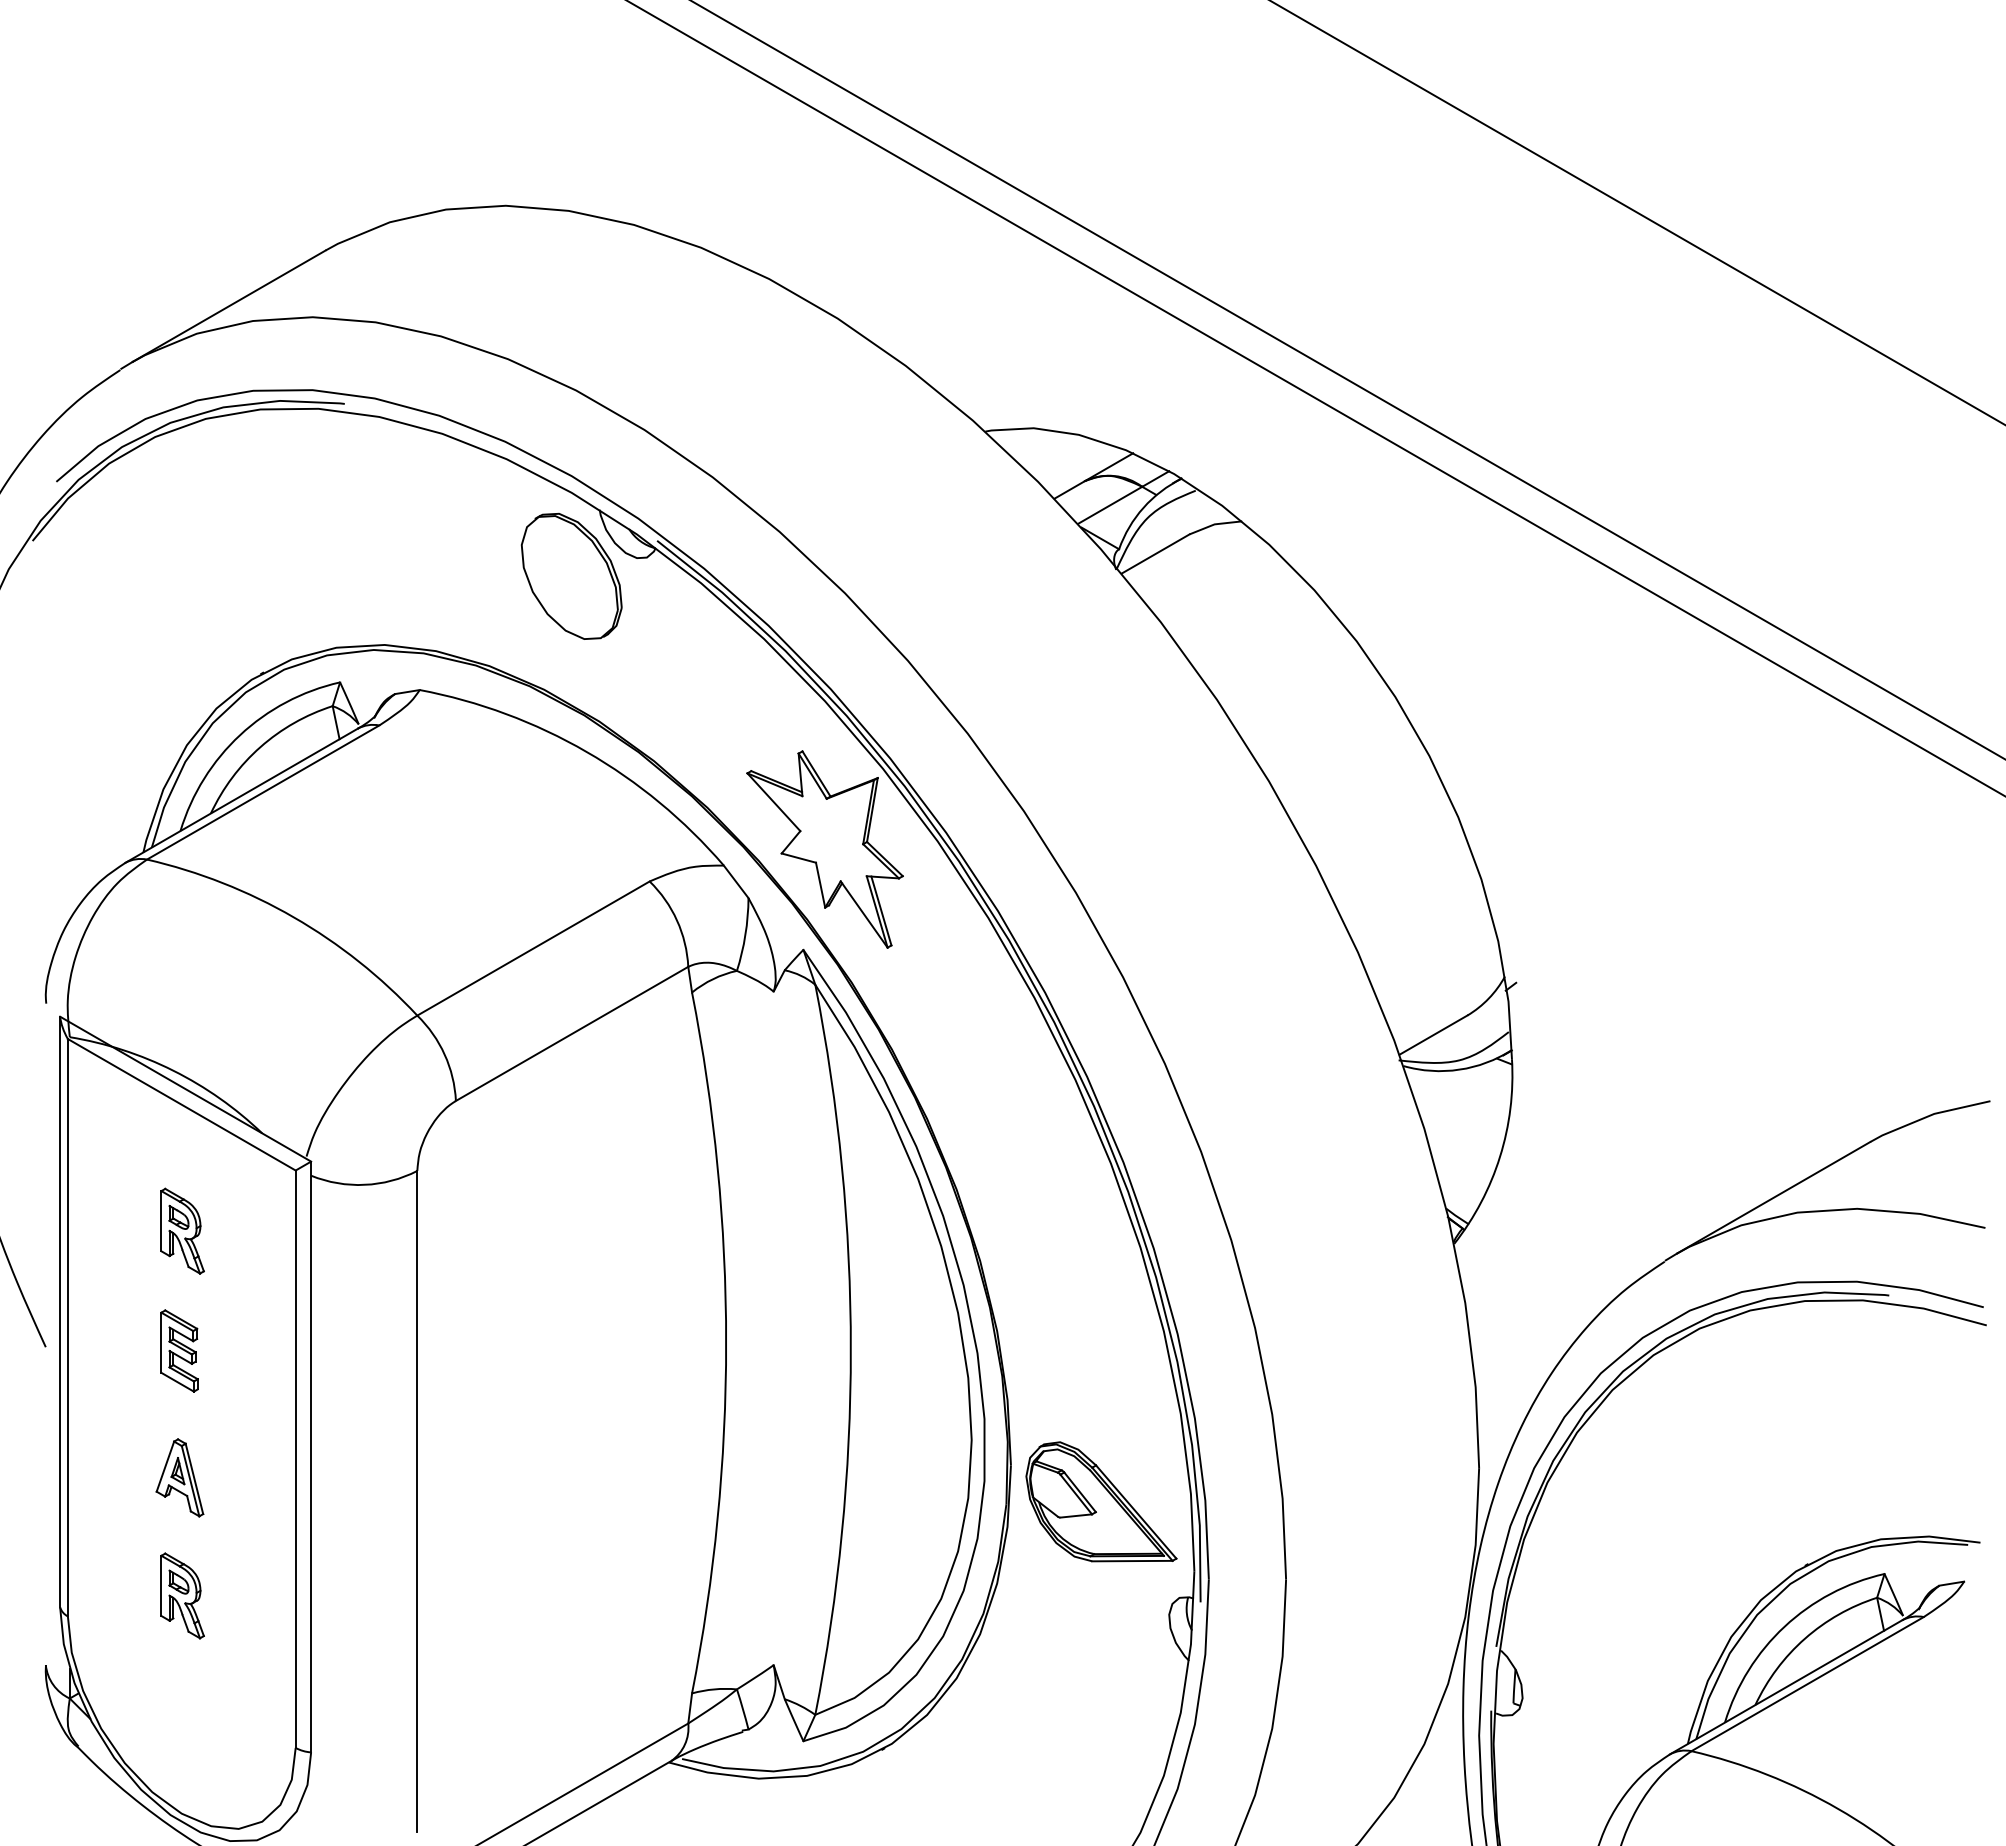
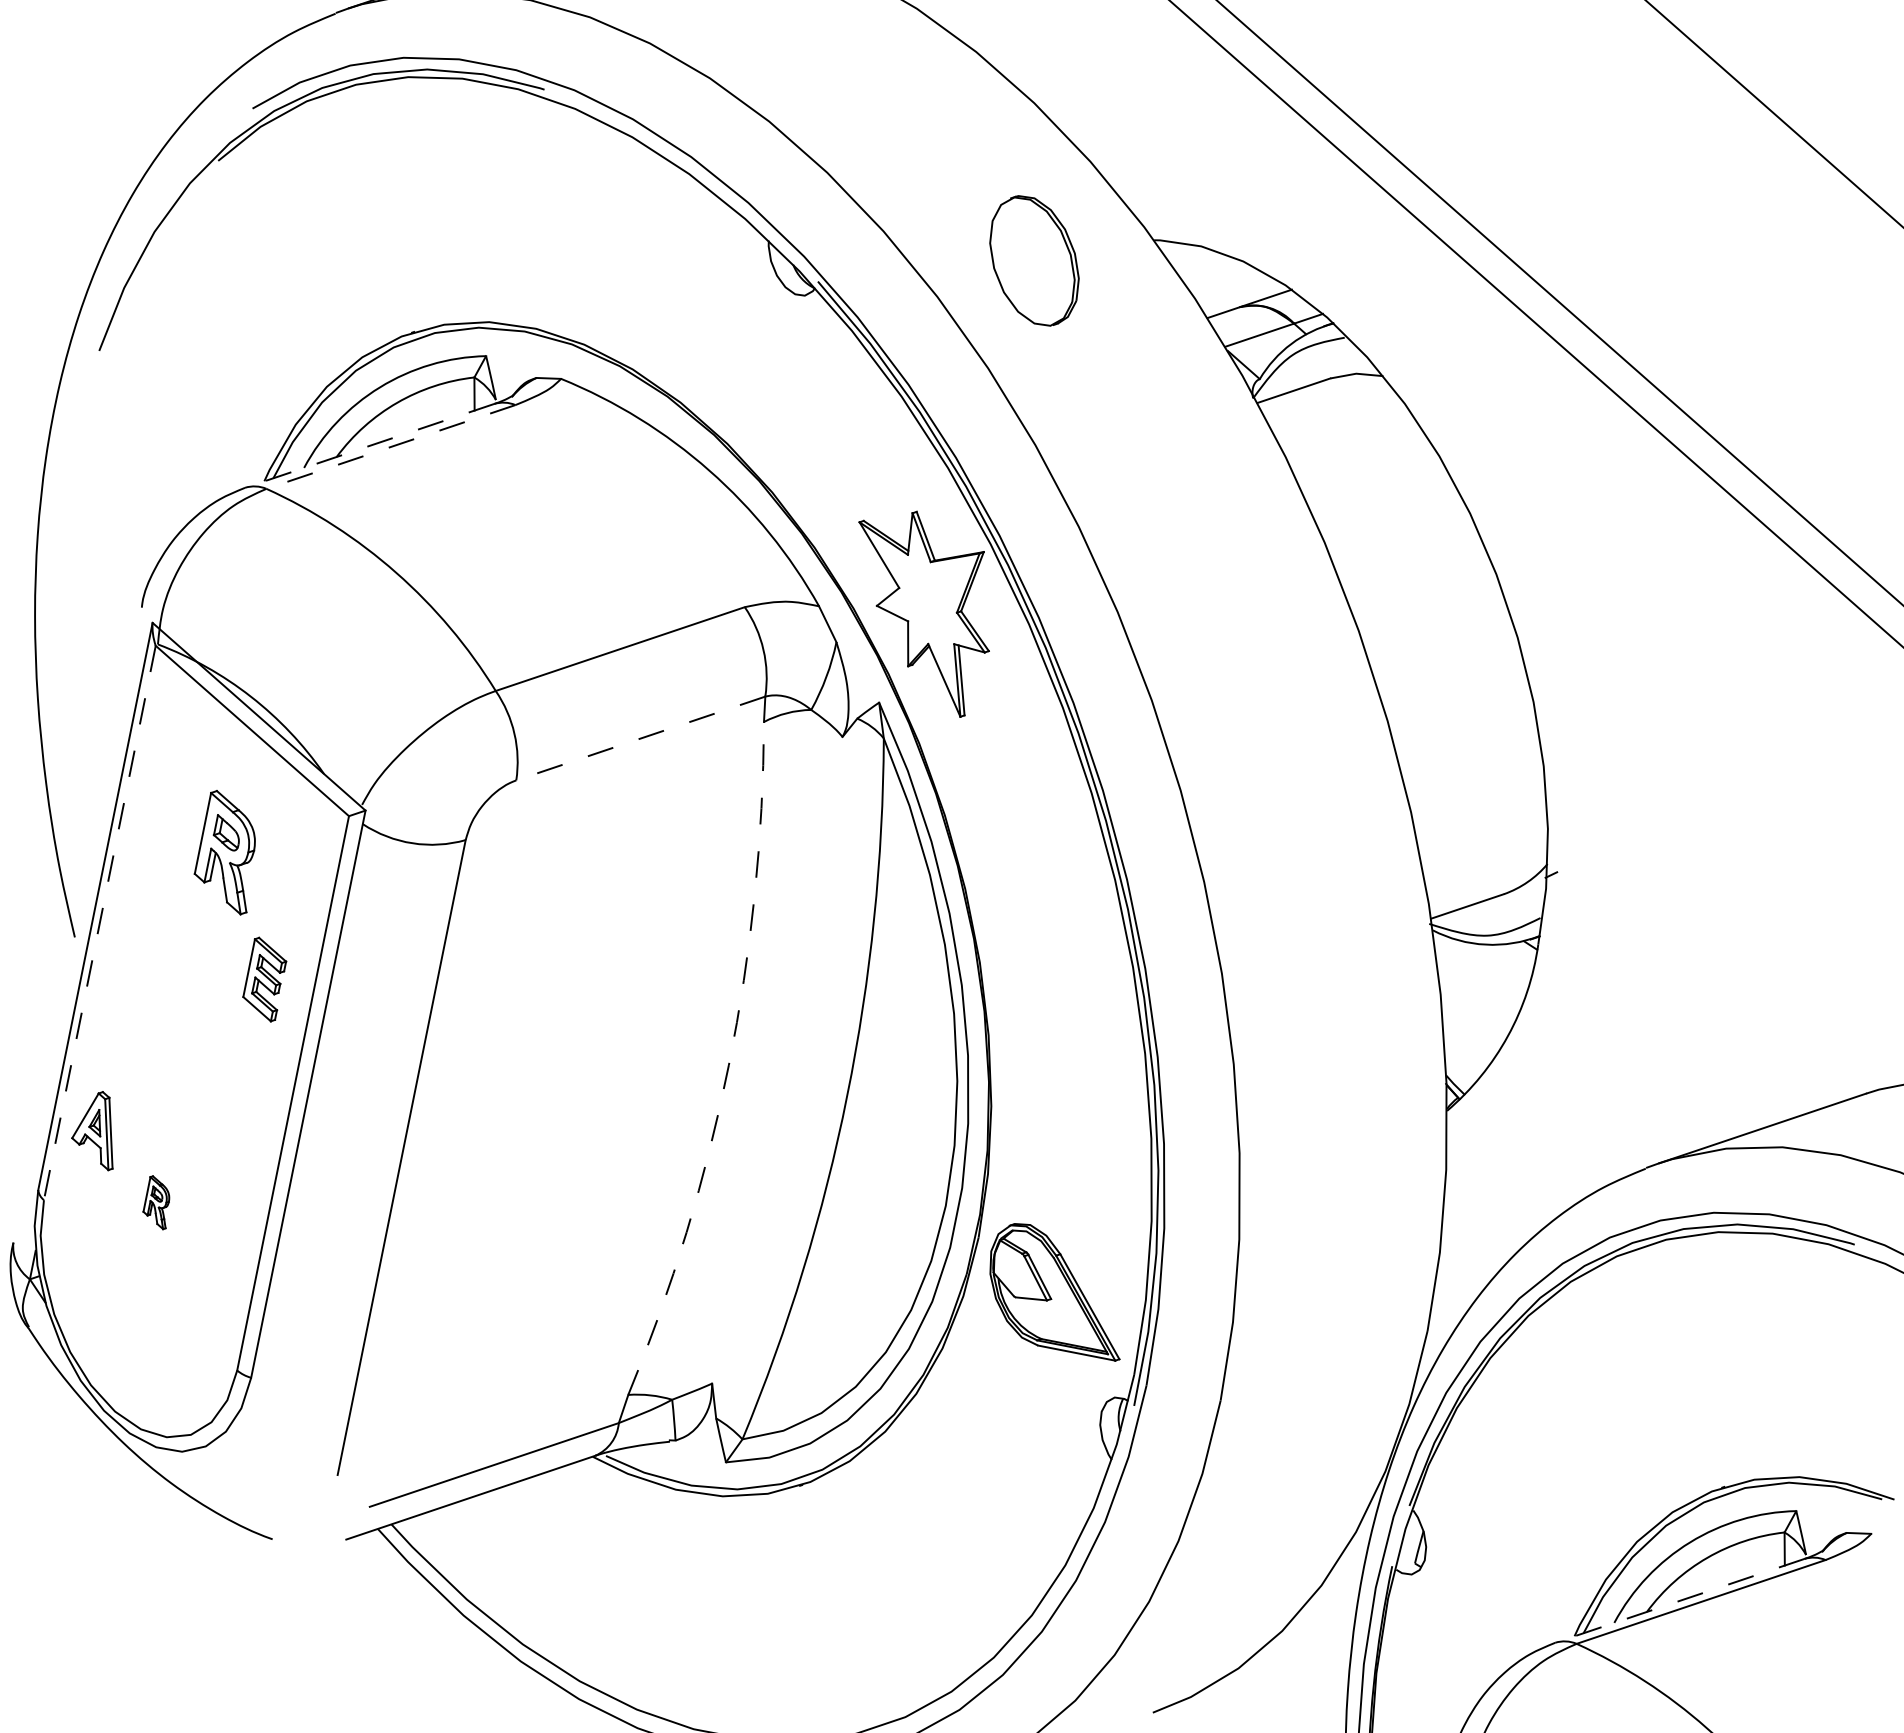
part: (571, 575) -> (1034, 259), moved
line: (262, 792) -> (390, 446), solid -> dashed
line: (241, 796) -> (369, 446), solid -> dashed
line: (571, 1034) -> (640, 738), solid -> dashed
part: (182, 1230) -> (228, 851), size x1.4
line: (67, 1327) -> (99, 922), solid -> dashed
arc: (726, 1342) -> (729, 1064), solid -> dashed
part: (179, 1350) -> (265, 979), moved
part: (179, 1477) -> (96, 1128), moved
part: (182, 1595) -> (158, 1202), size x0.6
line: (1785, 1687) -> (1679, 1600), solid -> dashed

